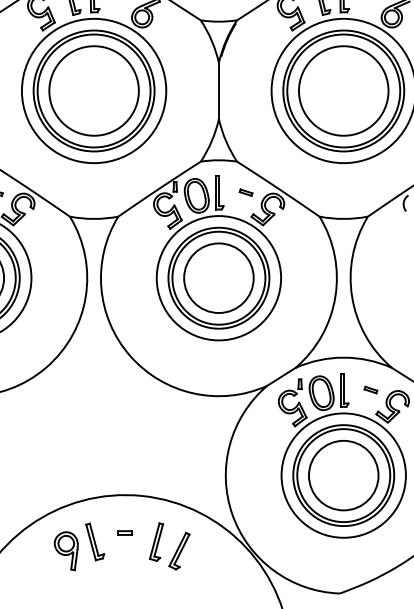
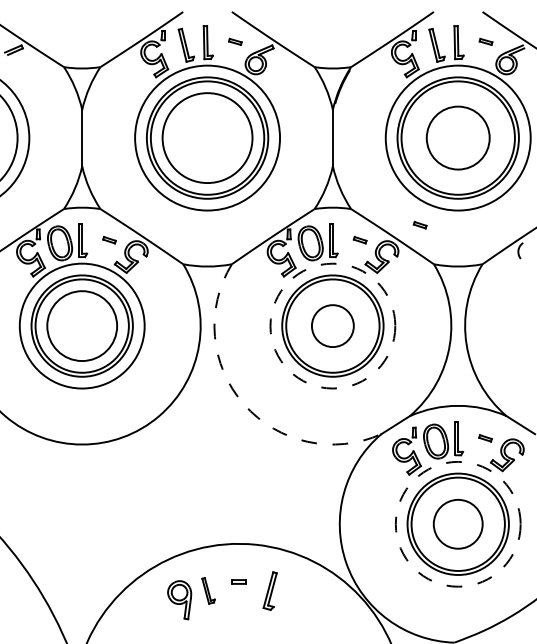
circle: (344, 91) -> (458, 138), size x0.7
part: (305, 178) -> (419, 225), added
circle: (218, 277) -> (332, 325), solid -> dashed
circle: (218, 278) -> (332, 326), size x0.6
arc: (129, 356) -> (243, 404), solid -> dashed
circle: (343, 474) -> (457, 523), solid -> dashed
circle: (344, 475) -> (458, 524), size x0.7
part: (95, 541) -> (208, 590), size x0.7
part: (179, 550) -> (293, 599), removed

